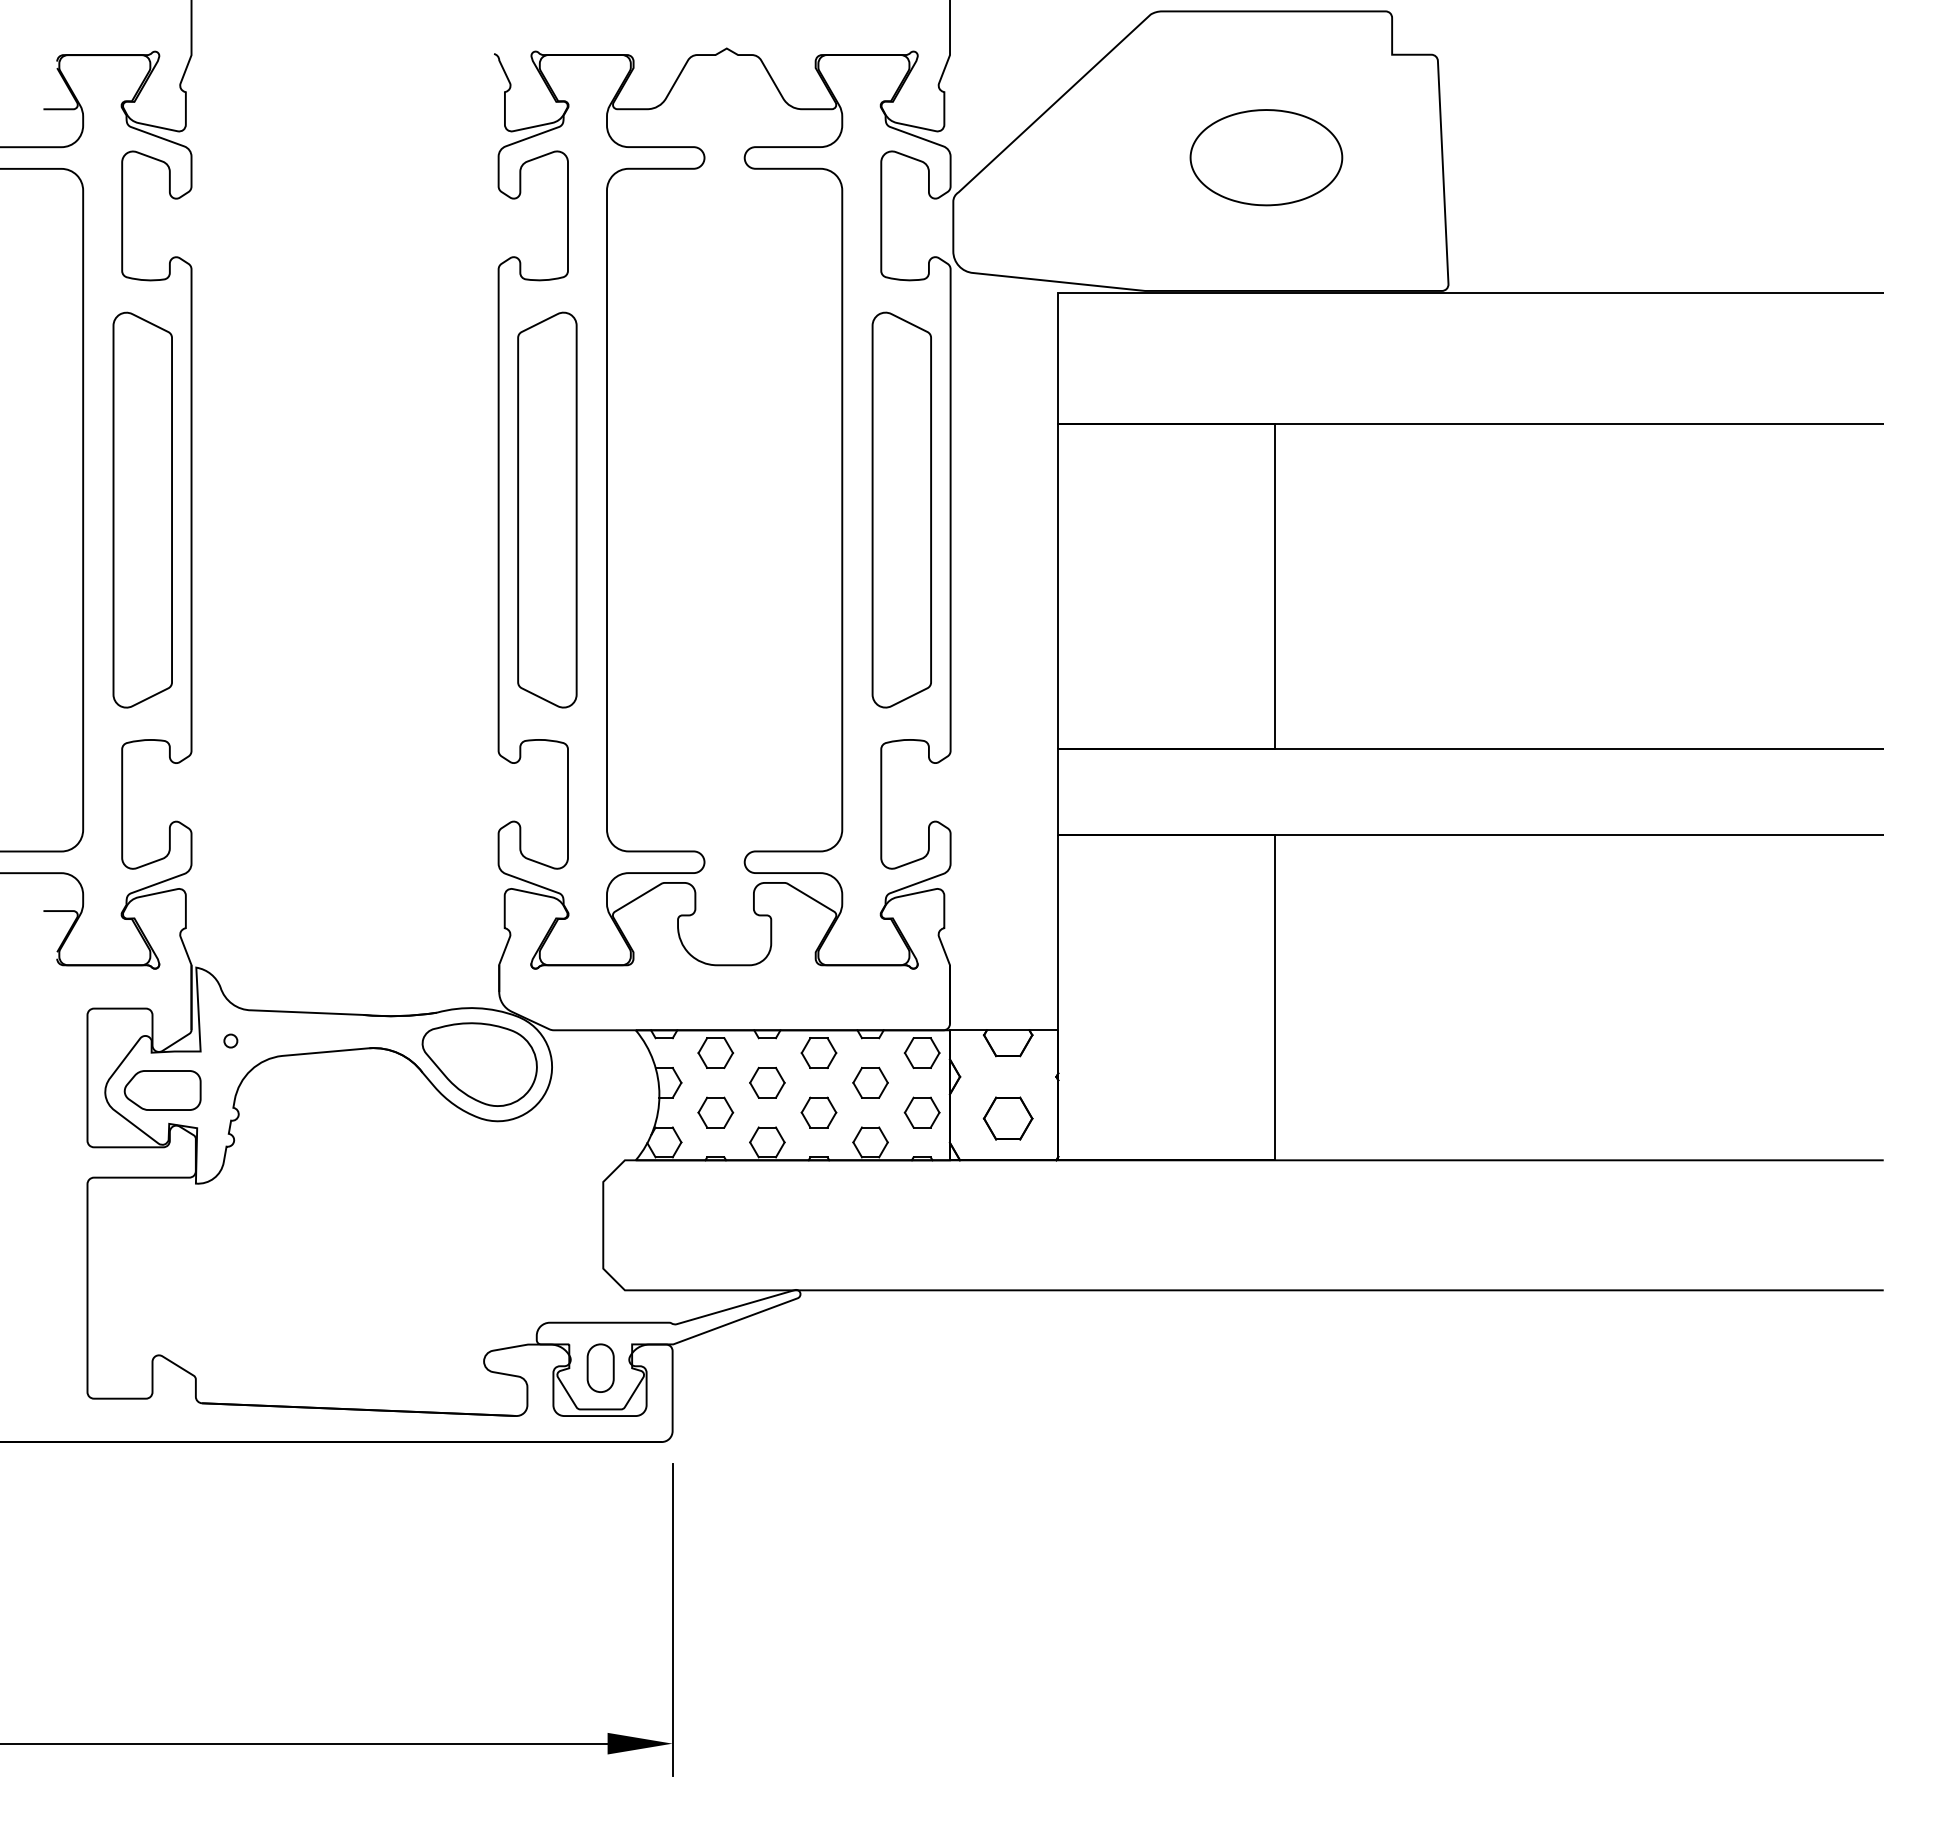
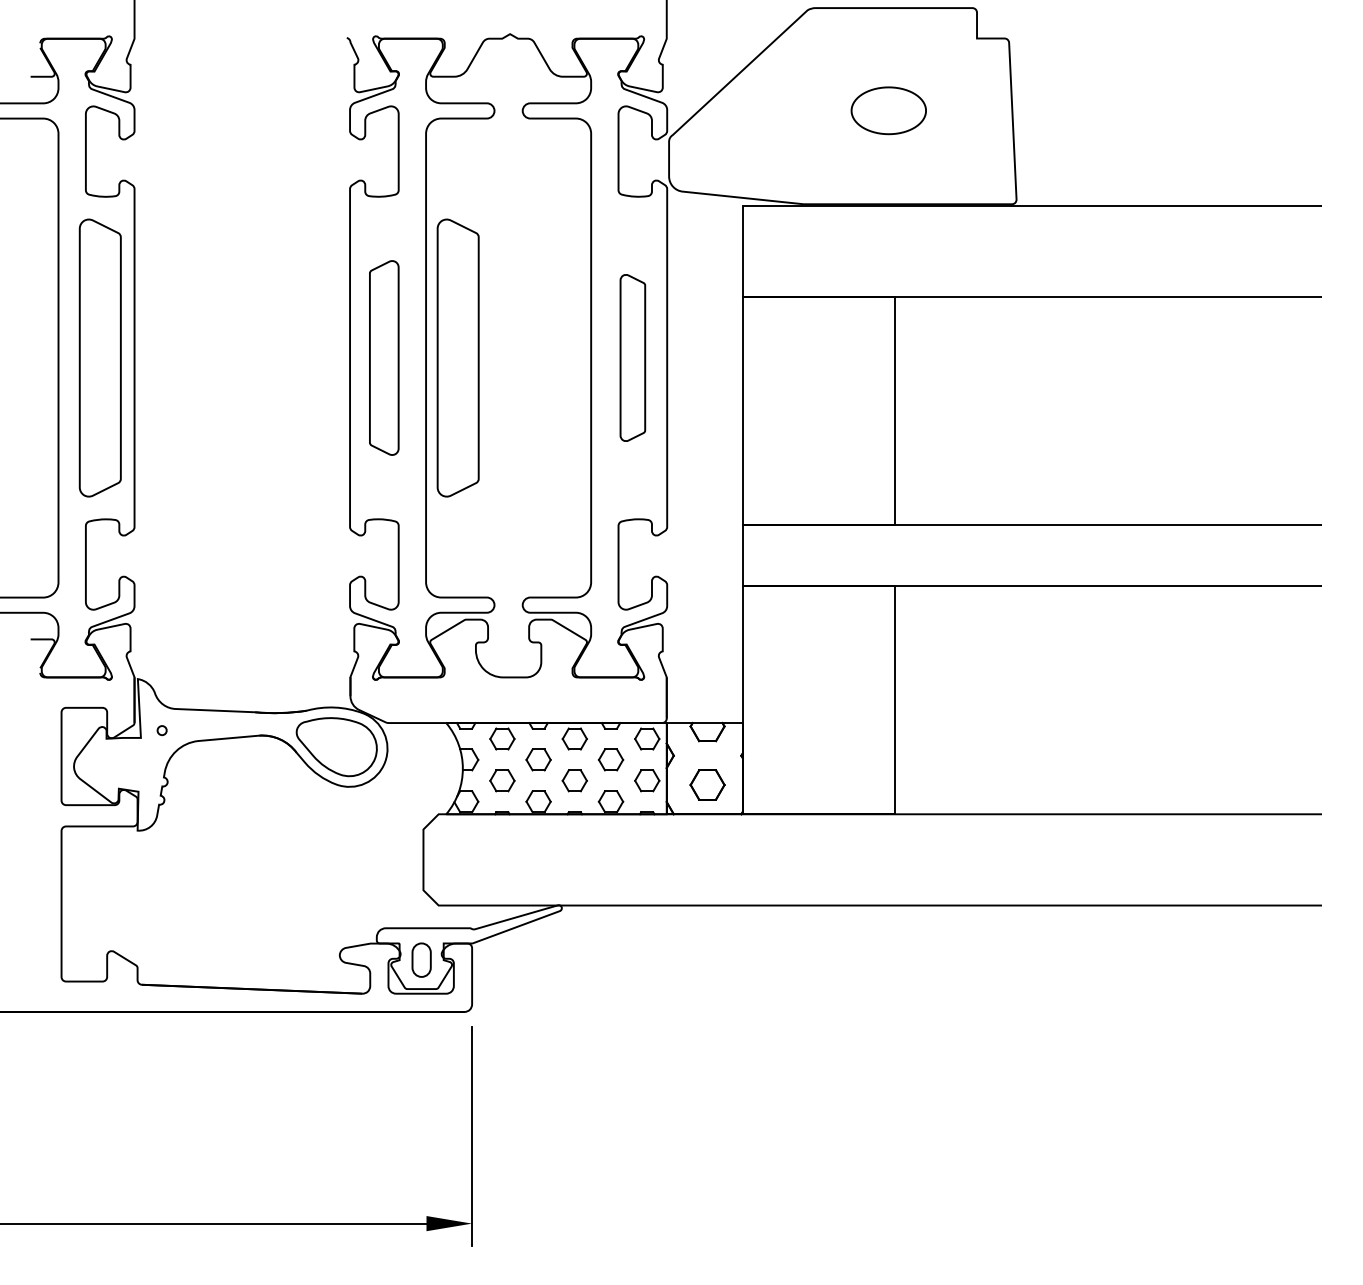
part: (1266, 157) -> (888, 110), size x0.7
part: (547, 509) -> (384, 357), size x0.7
part: (652, 509) -> (458, 357), added
part: (901, 509) -> (632, 357), size x0.6
part: (162, 1090) -> (114, 765), removed

